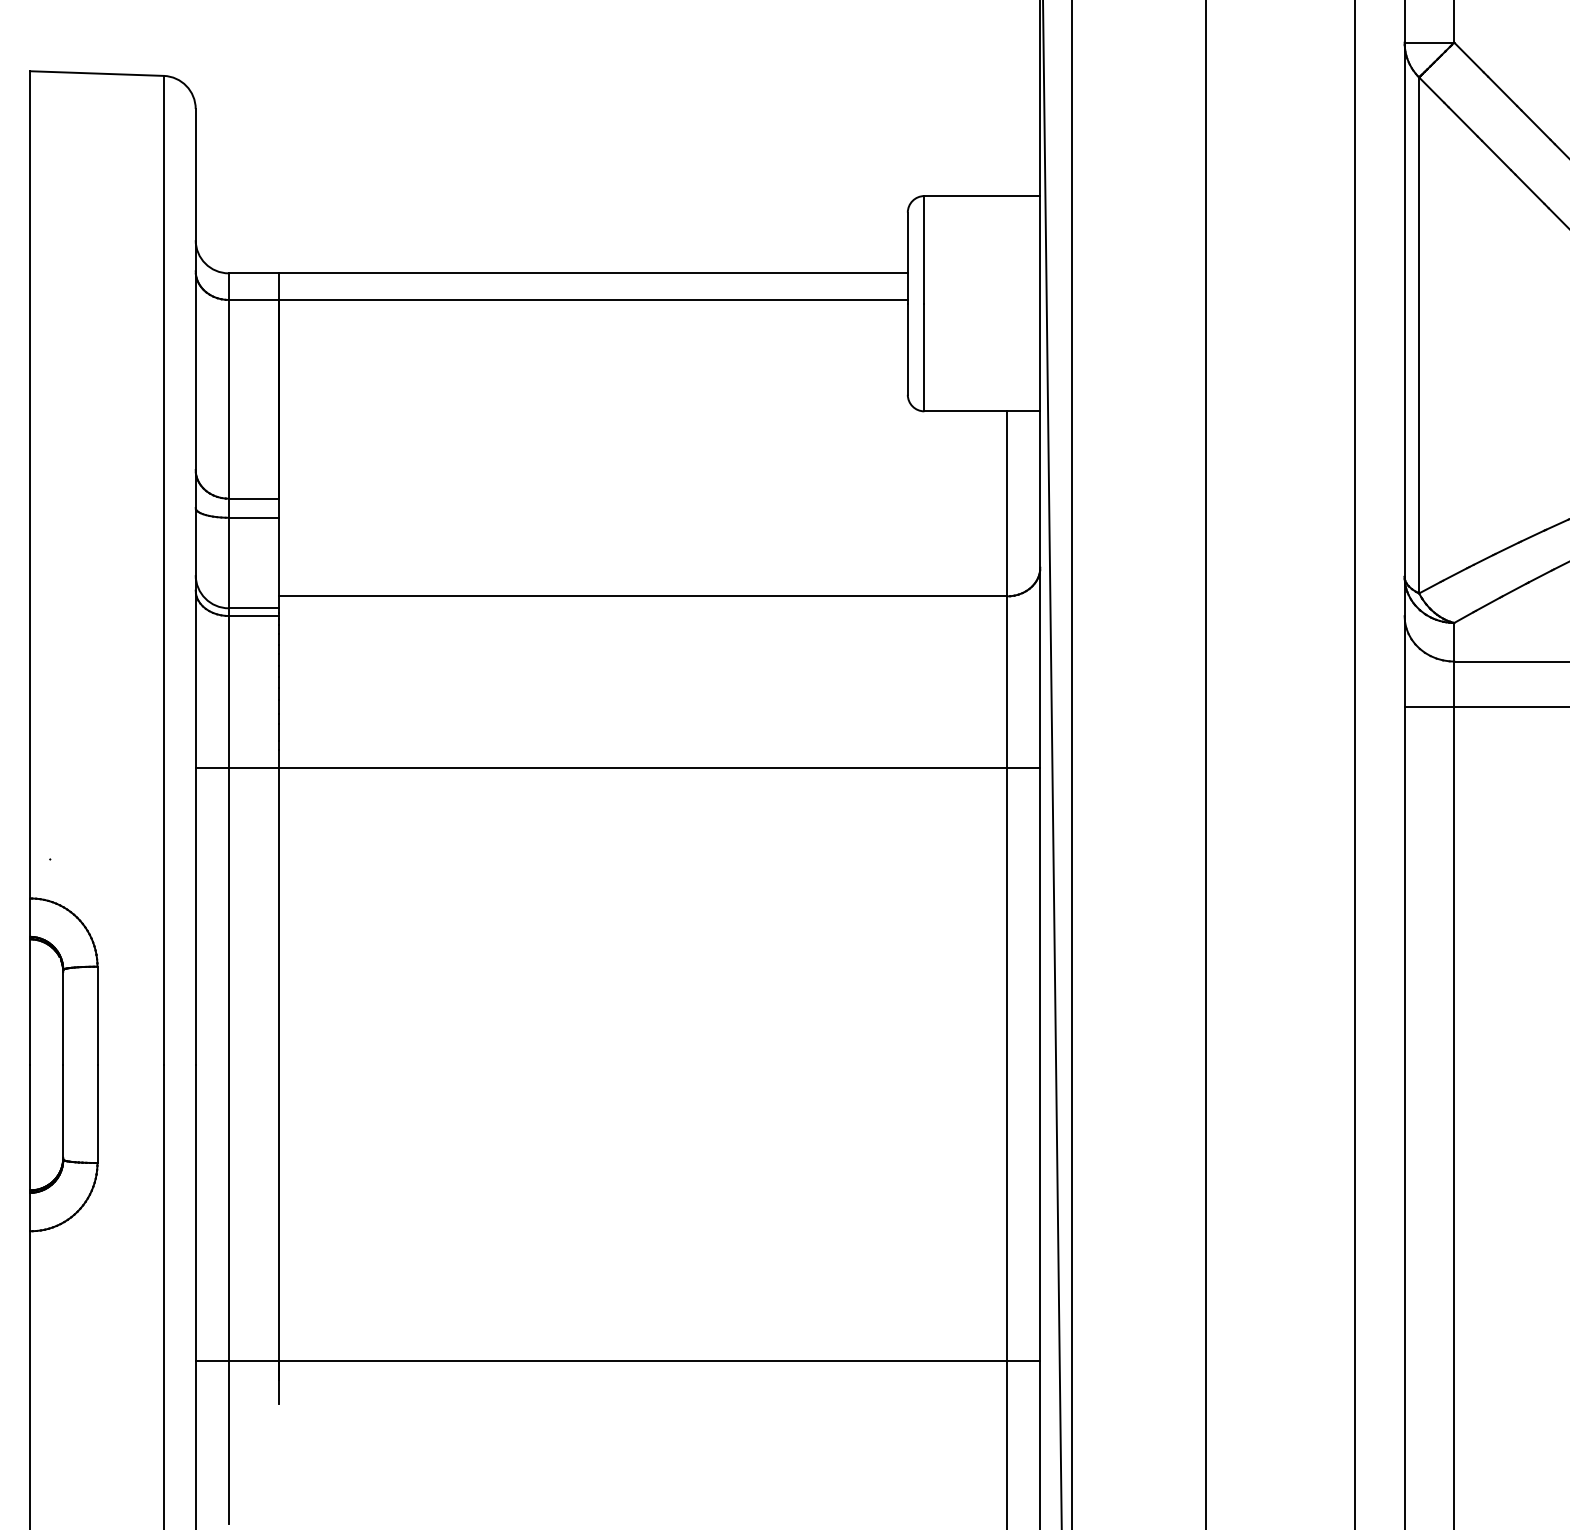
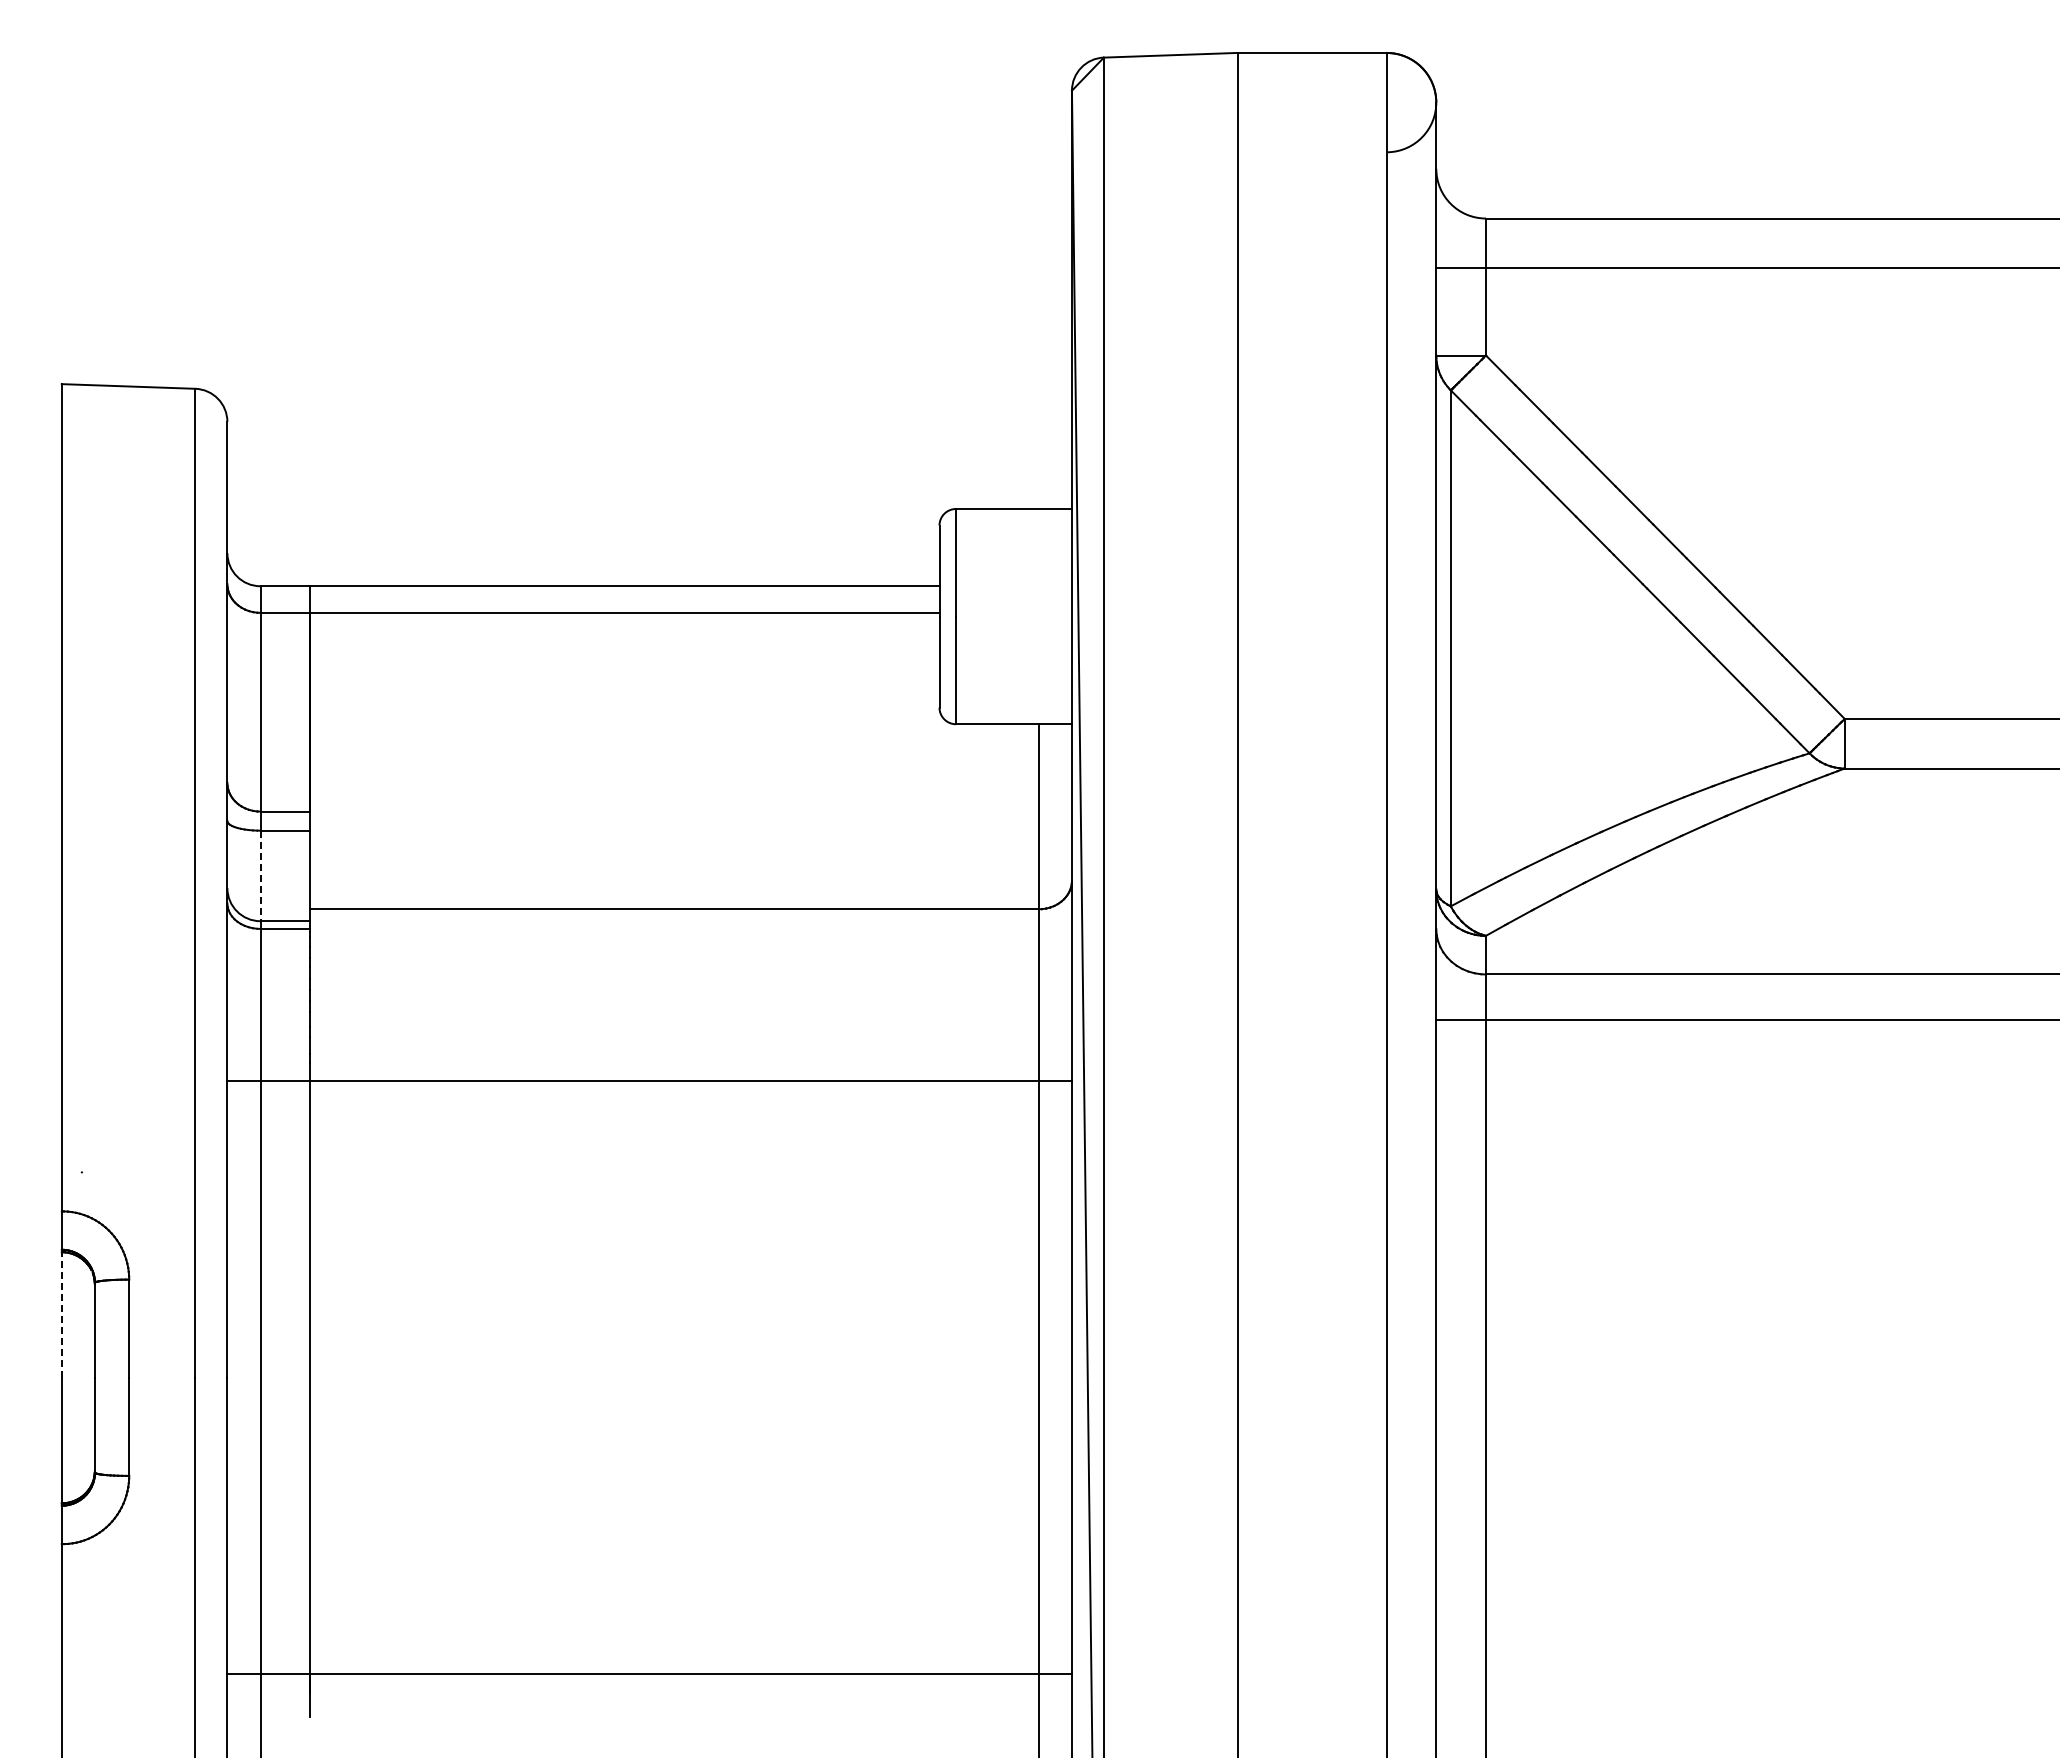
line: (228, 563) -> (260, 876), solid -> dashed
line: (29, 1002) -> (61, 1315), solid -> dashed

